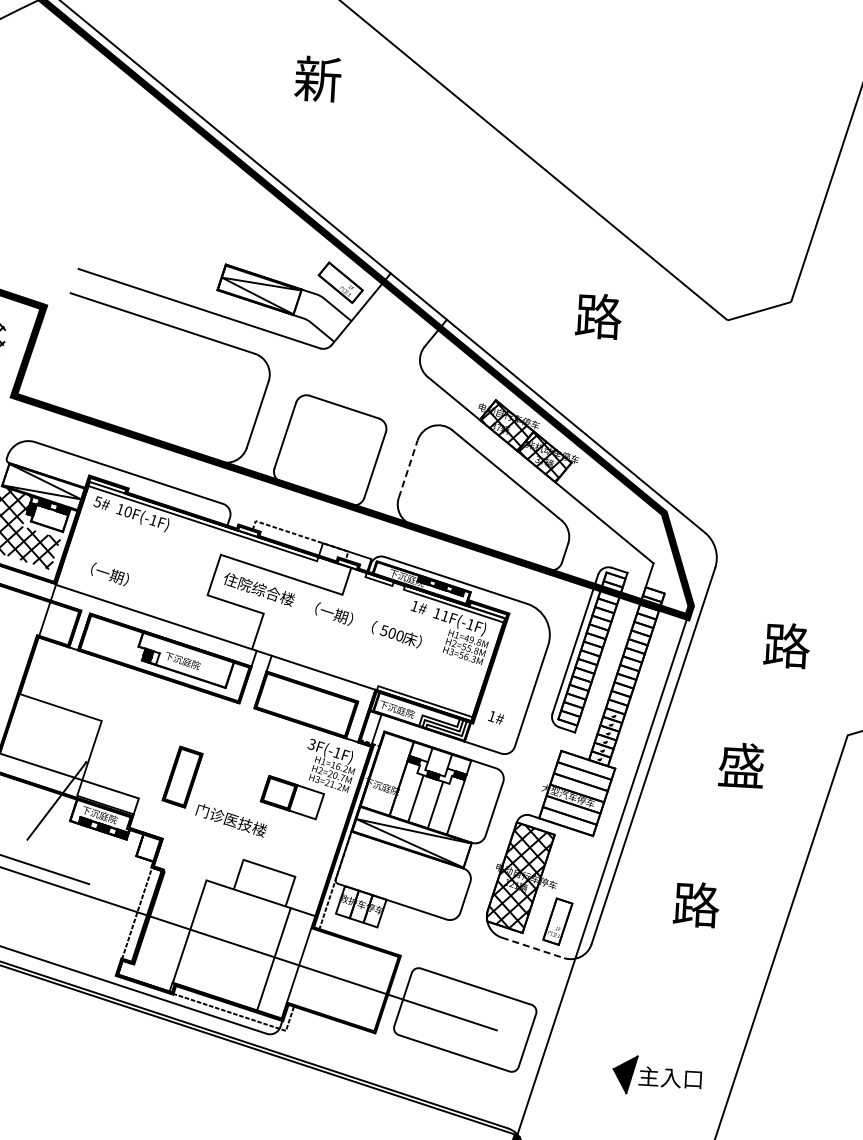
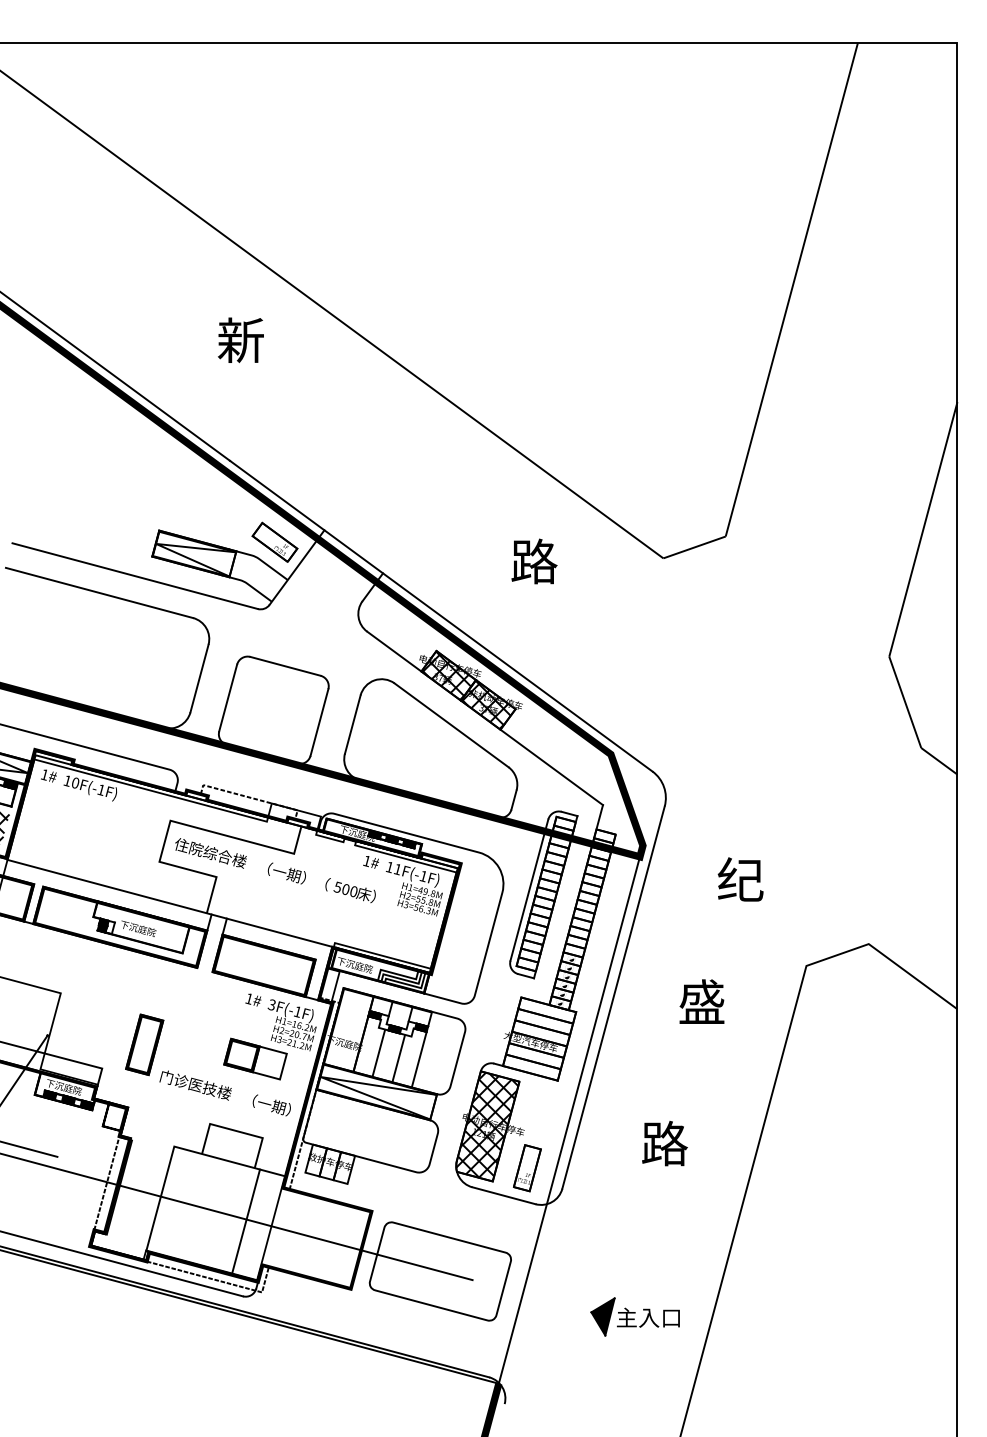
line: (407, 468) -> (352, 724), dashed -> solid
text: (97, 501) -> (44, 774), 5# -> 1#
text: (109, 574) -> (271, 1105), moved
text: (786, 645) -> (740, 879), 路 -> 纪
text: (496, 717) -> (253, 999), moved
line: (533, 947) -> (504, 1195), dashed -> solid

